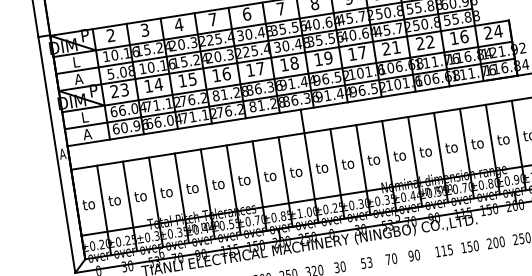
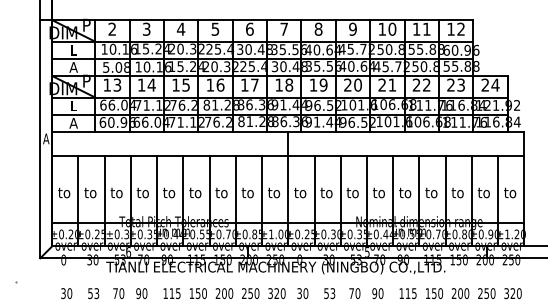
text: (213, 19) -> (215, 29), 7 -> 5
text: (459, 36) -> (456, 84), 16 -> 23
text: (356, 52) -> (352, 84), 17 -> 20
text: (113, 90) -> (106, 84), 23 -> 13

